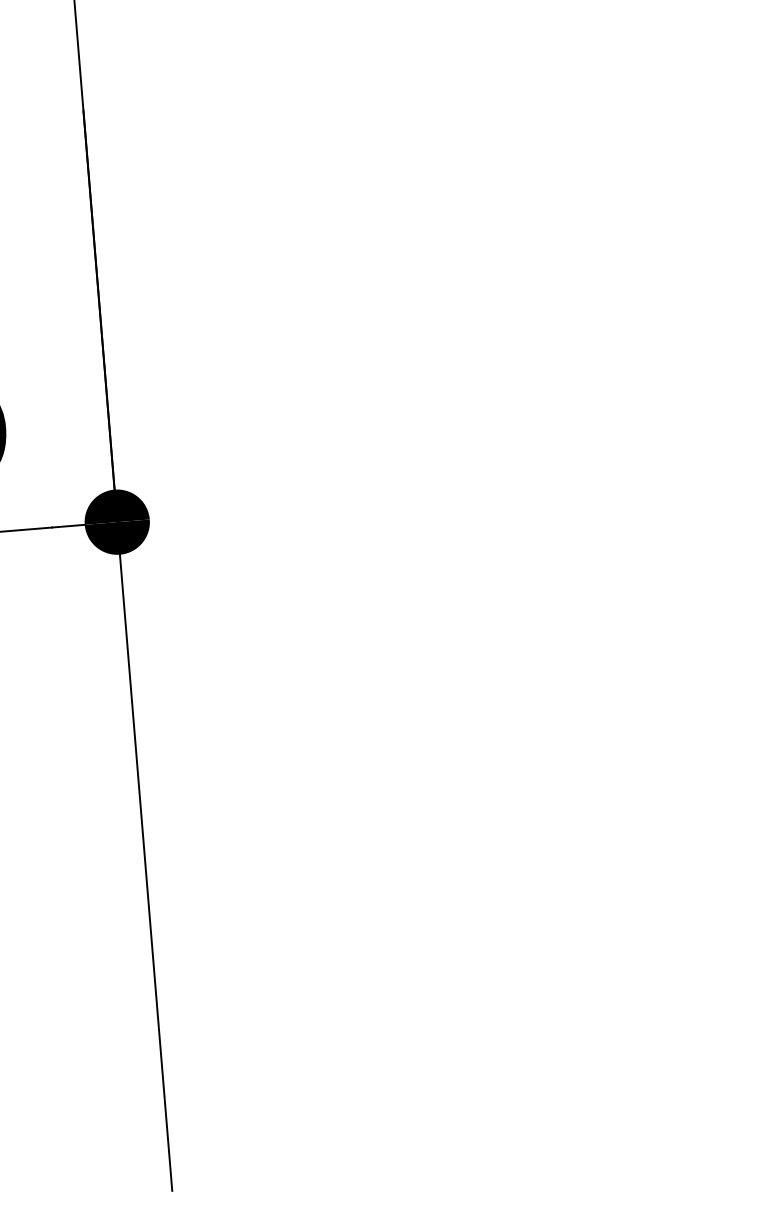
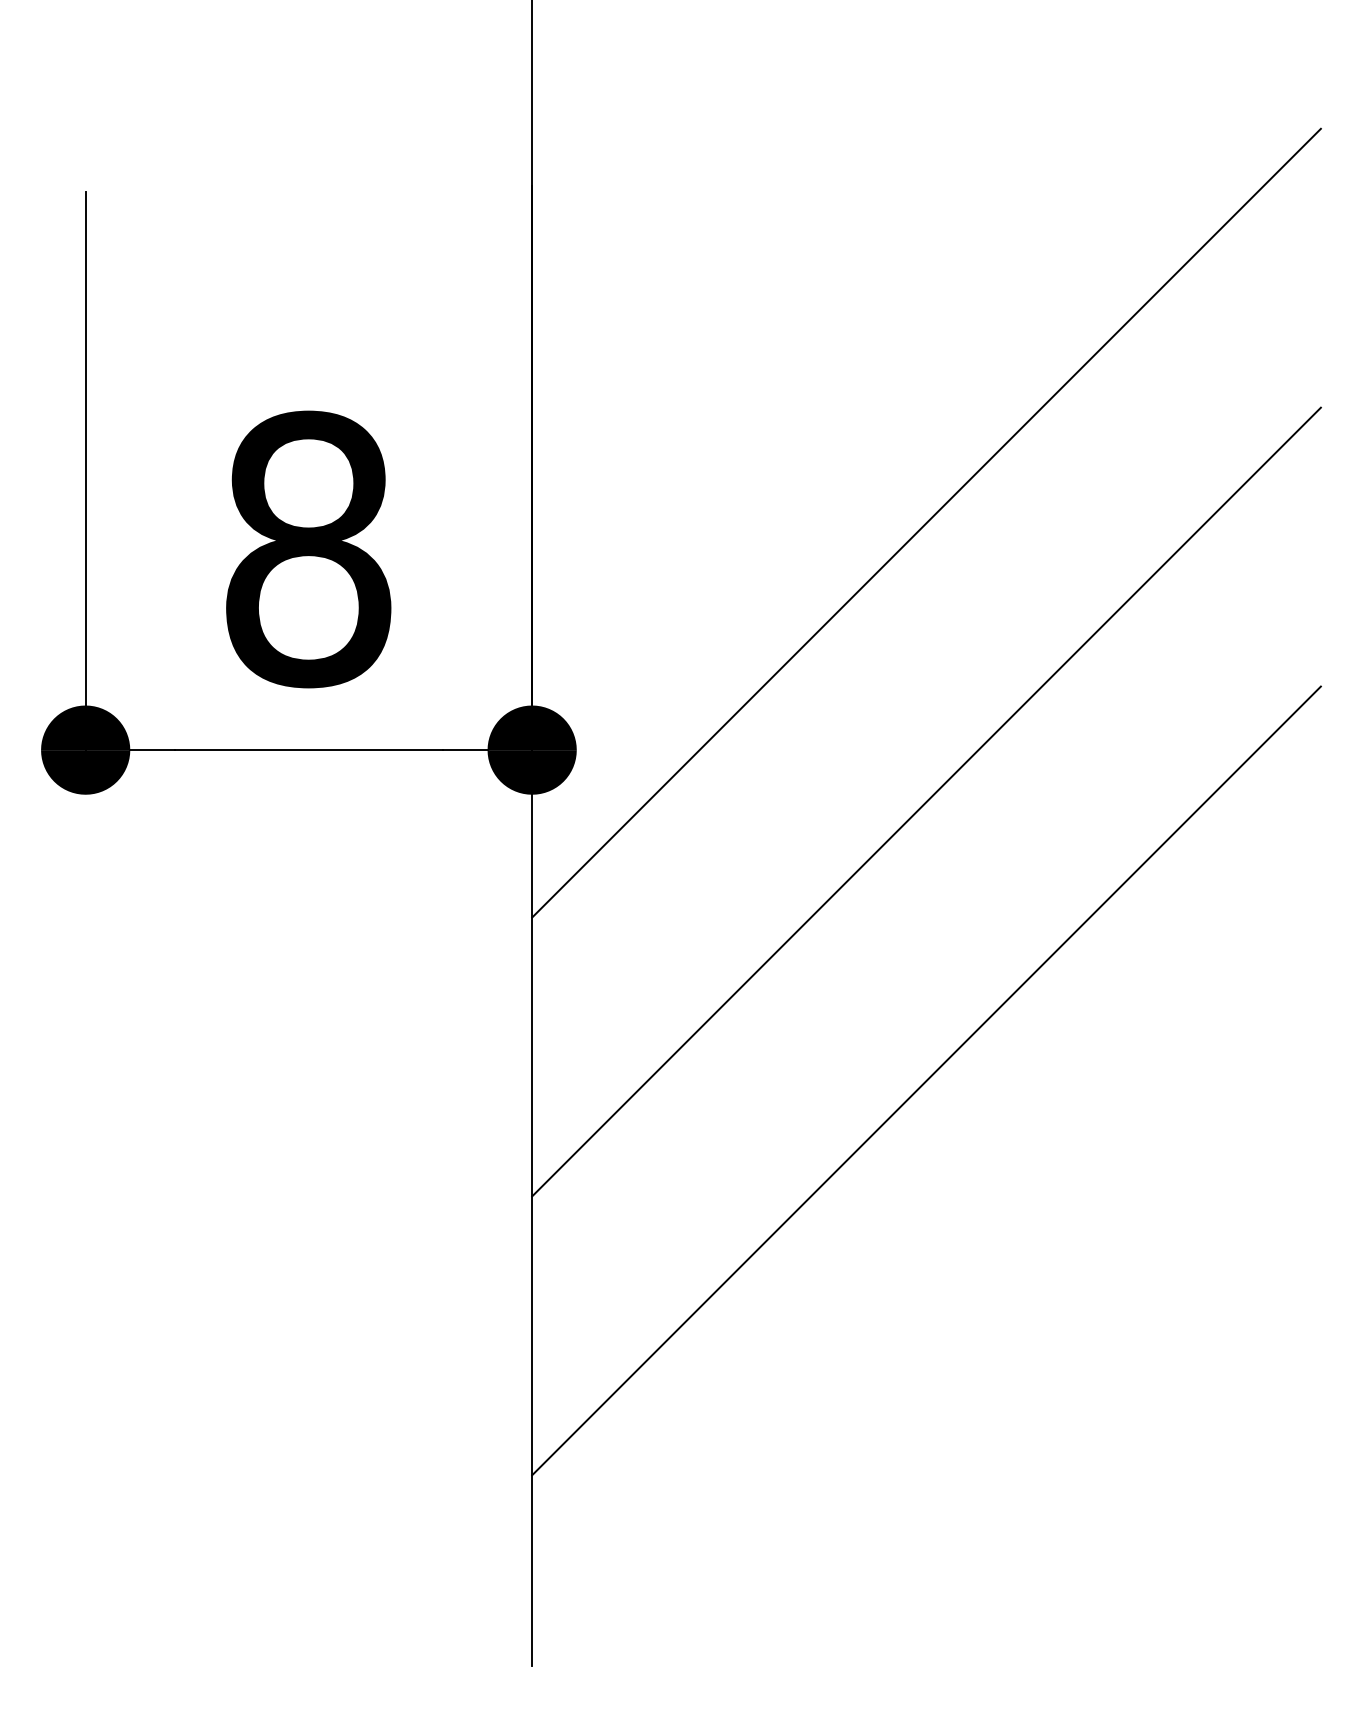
line: (391, 332) -> (926, 522), added
line: (408, 536) -> (926, 801), added
line: (424, 739) -> (926, 1080), added

